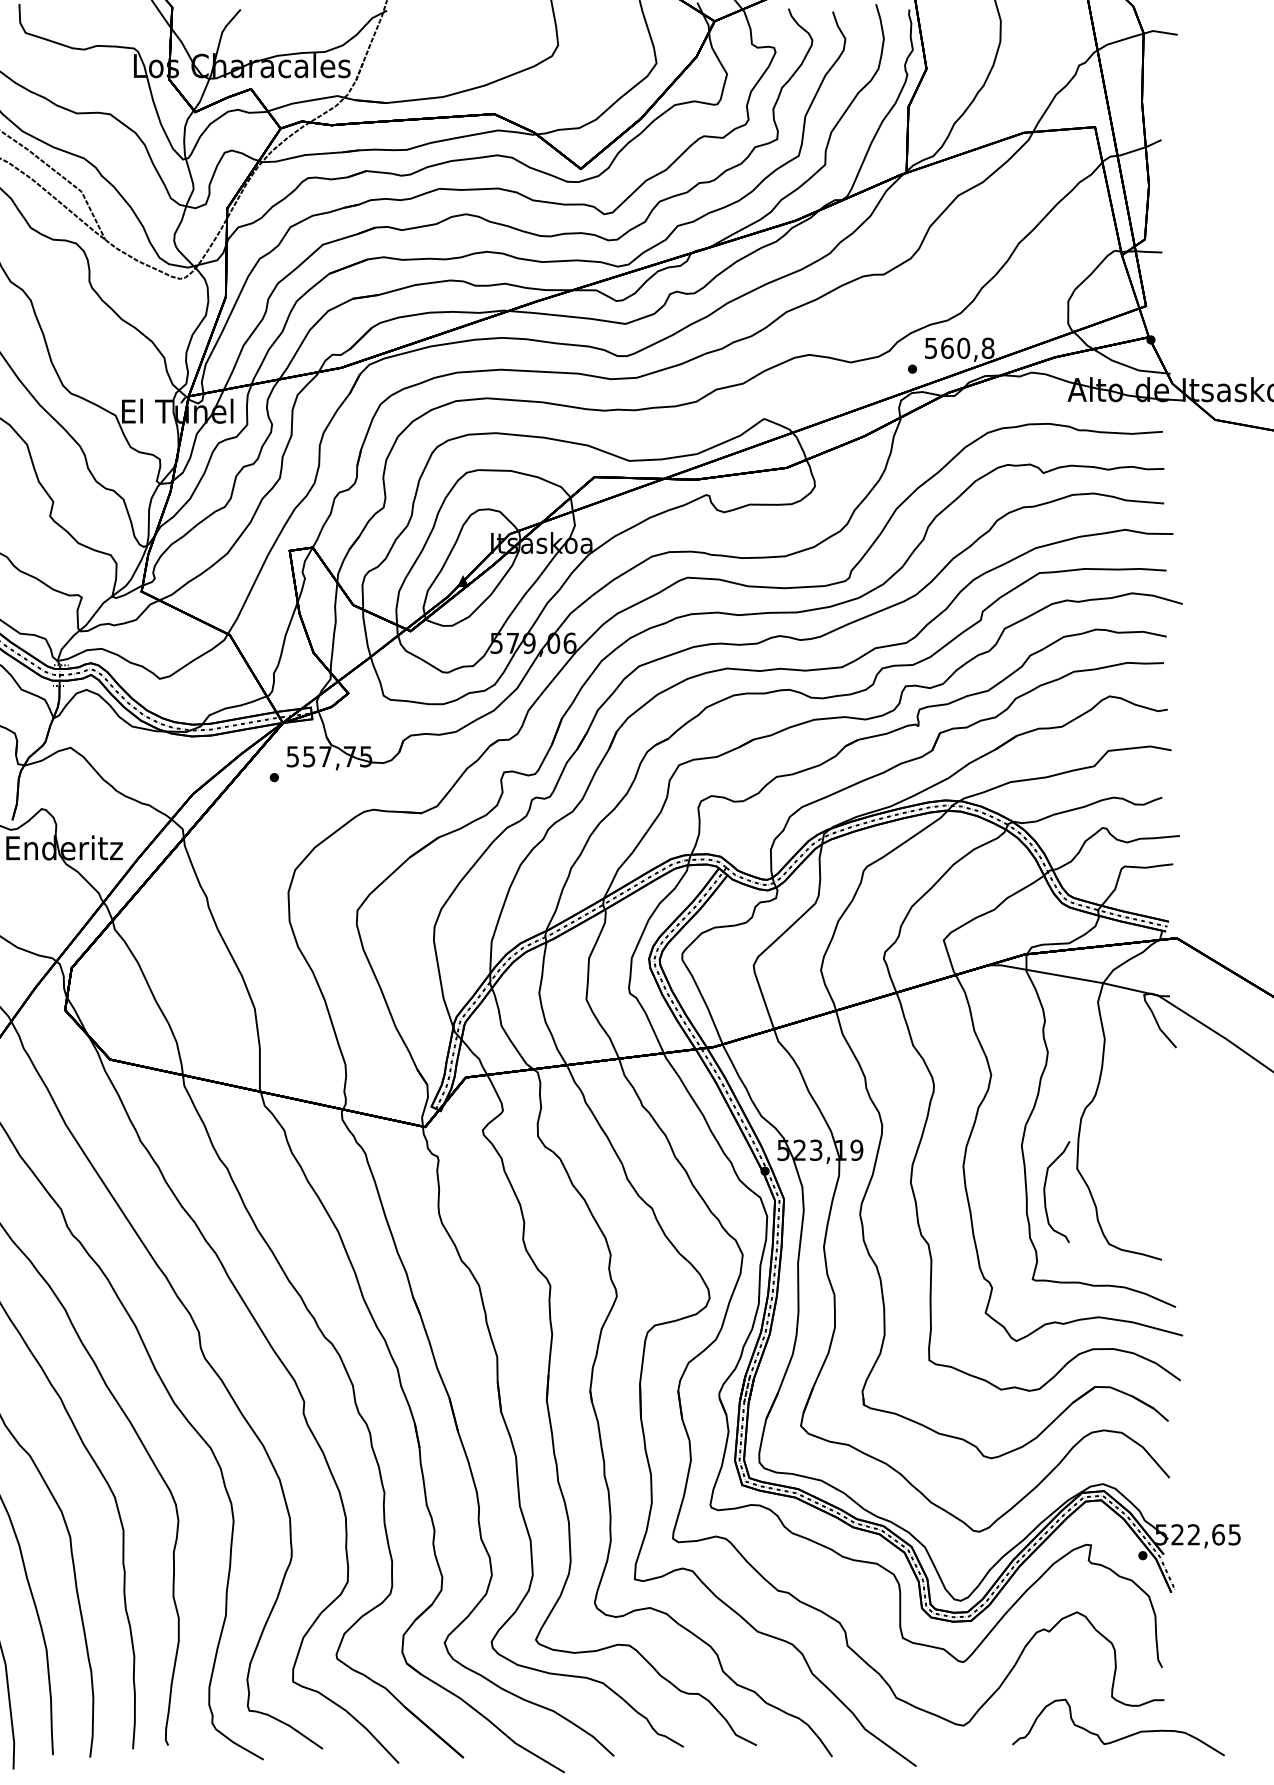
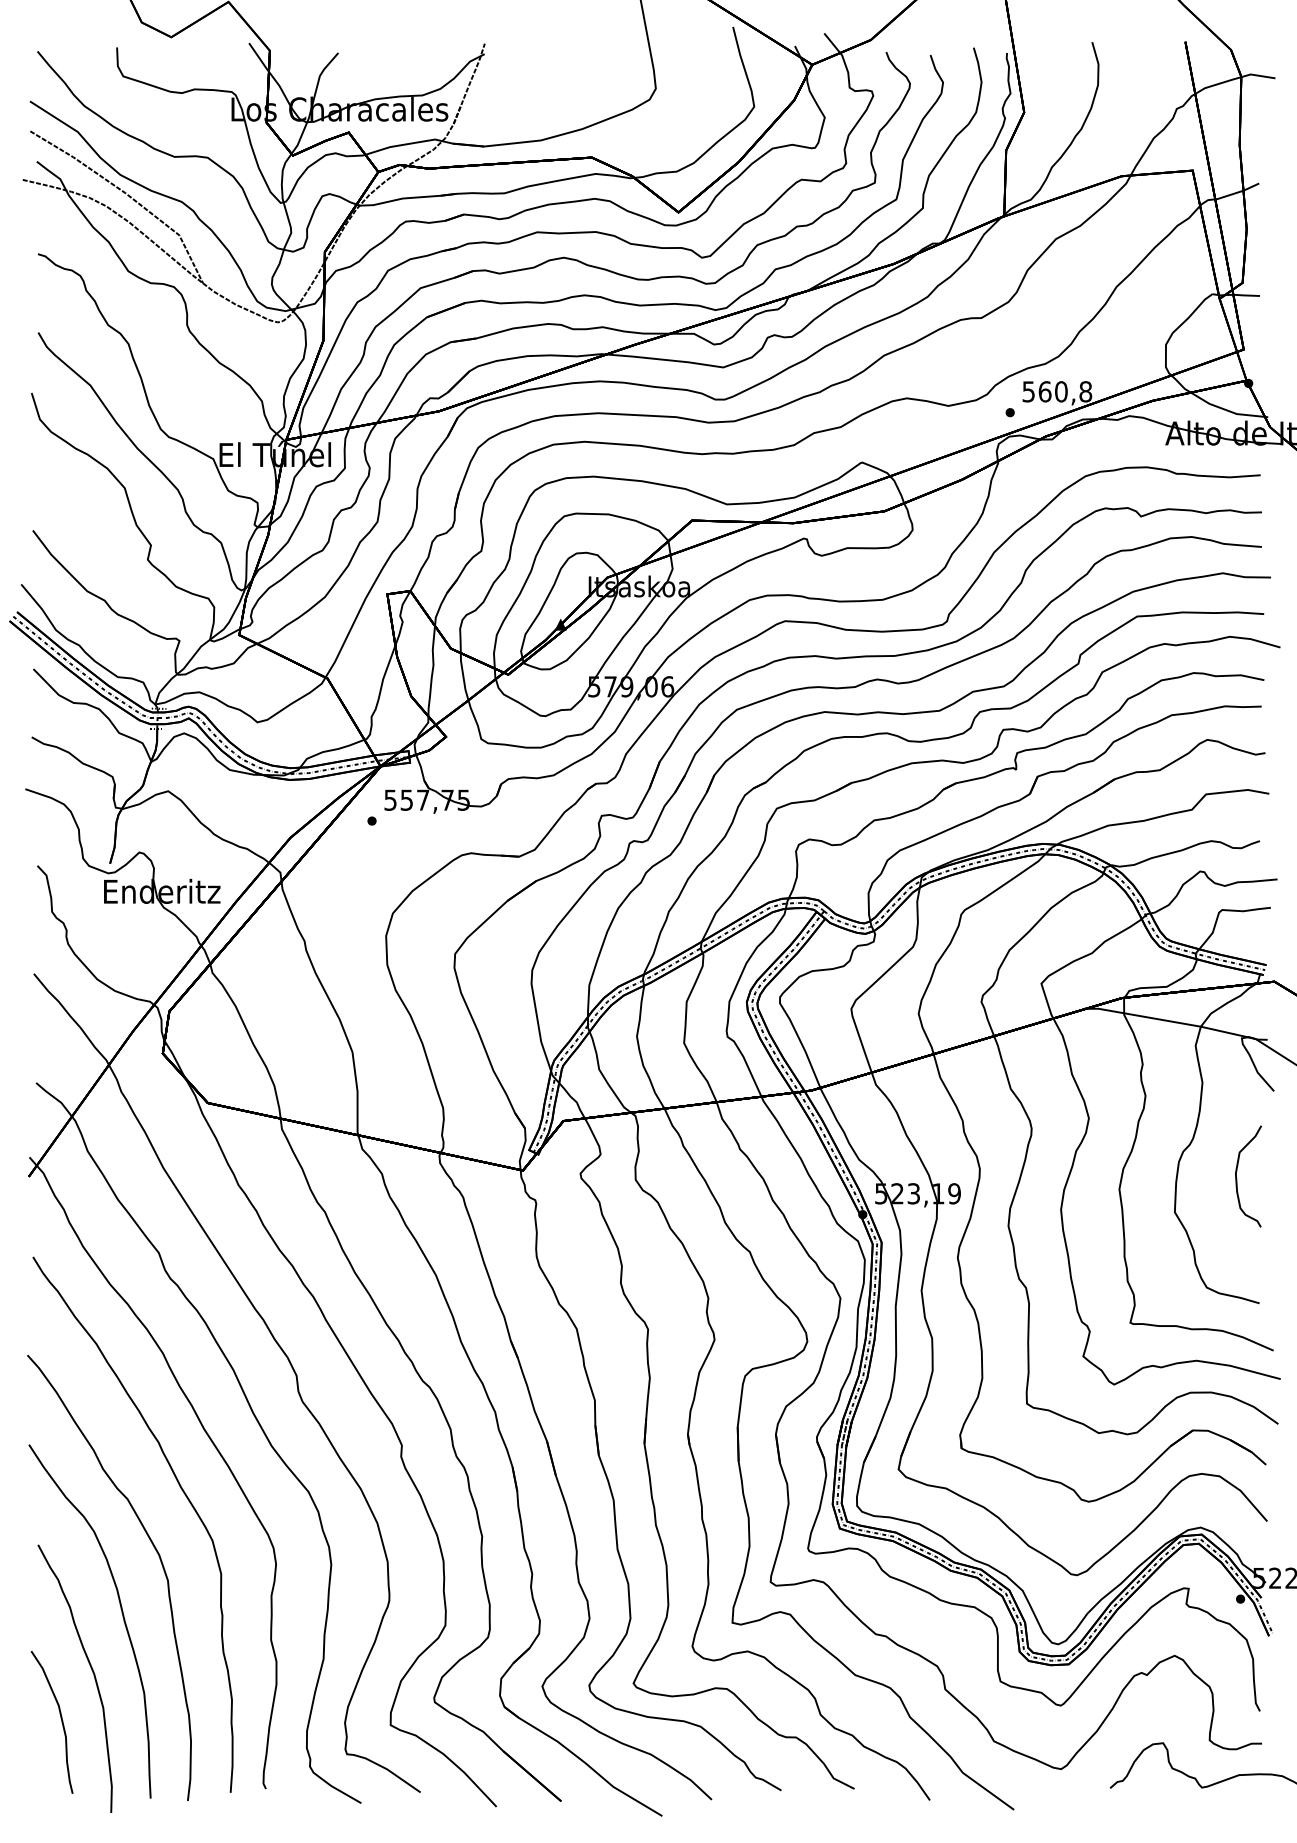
curve: (1045, 1194) -> (1237, 1178), moved

